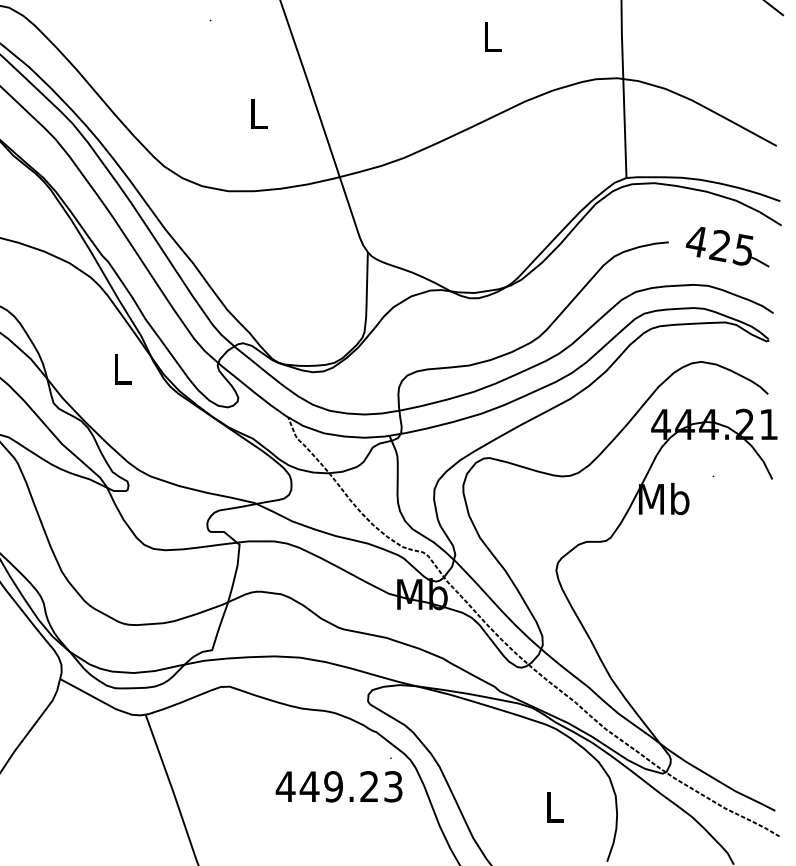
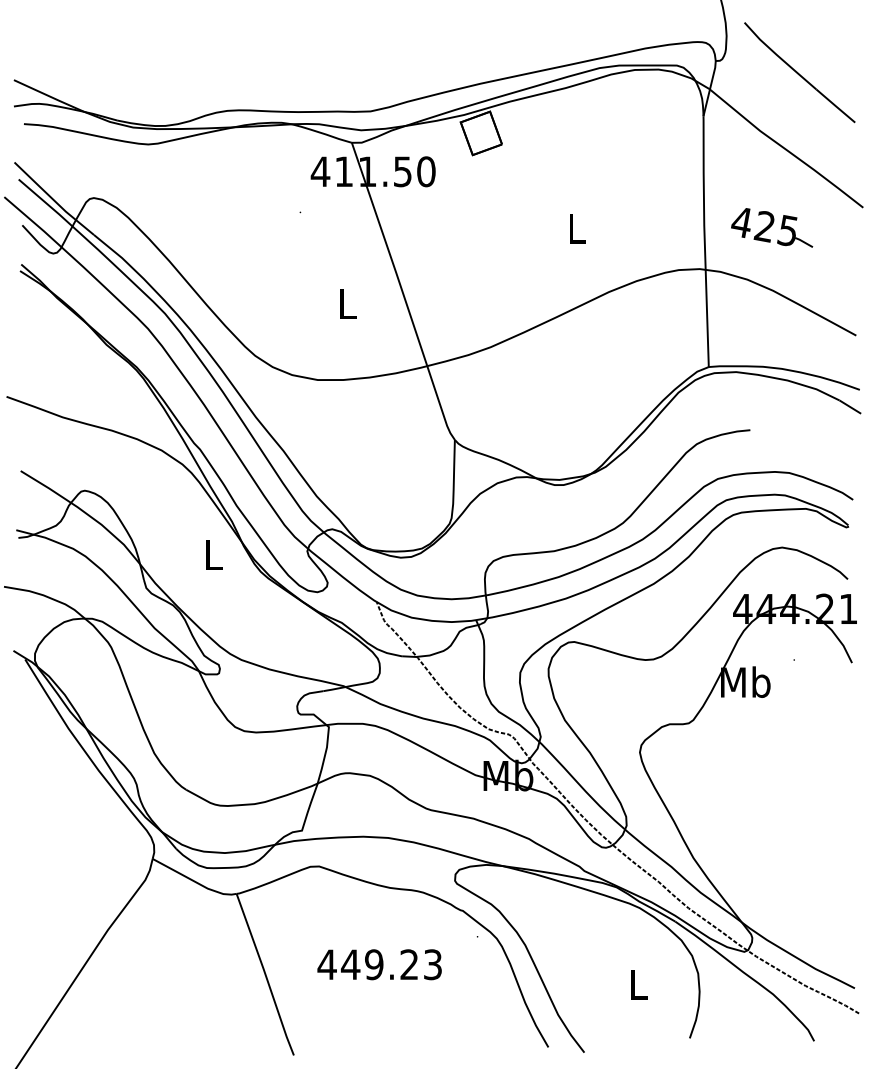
part: (728, 246) -> (772, 227), moved
text: (338, 786) -> (379, 964), moved

